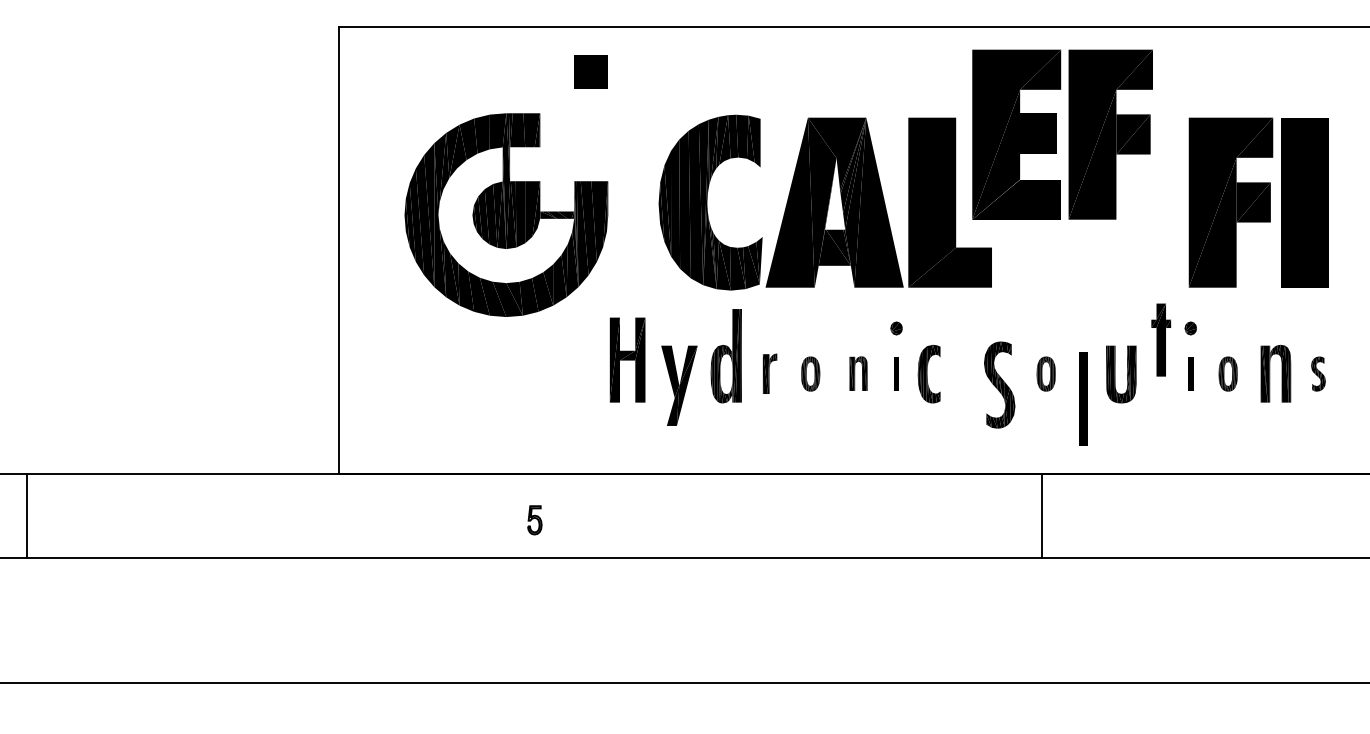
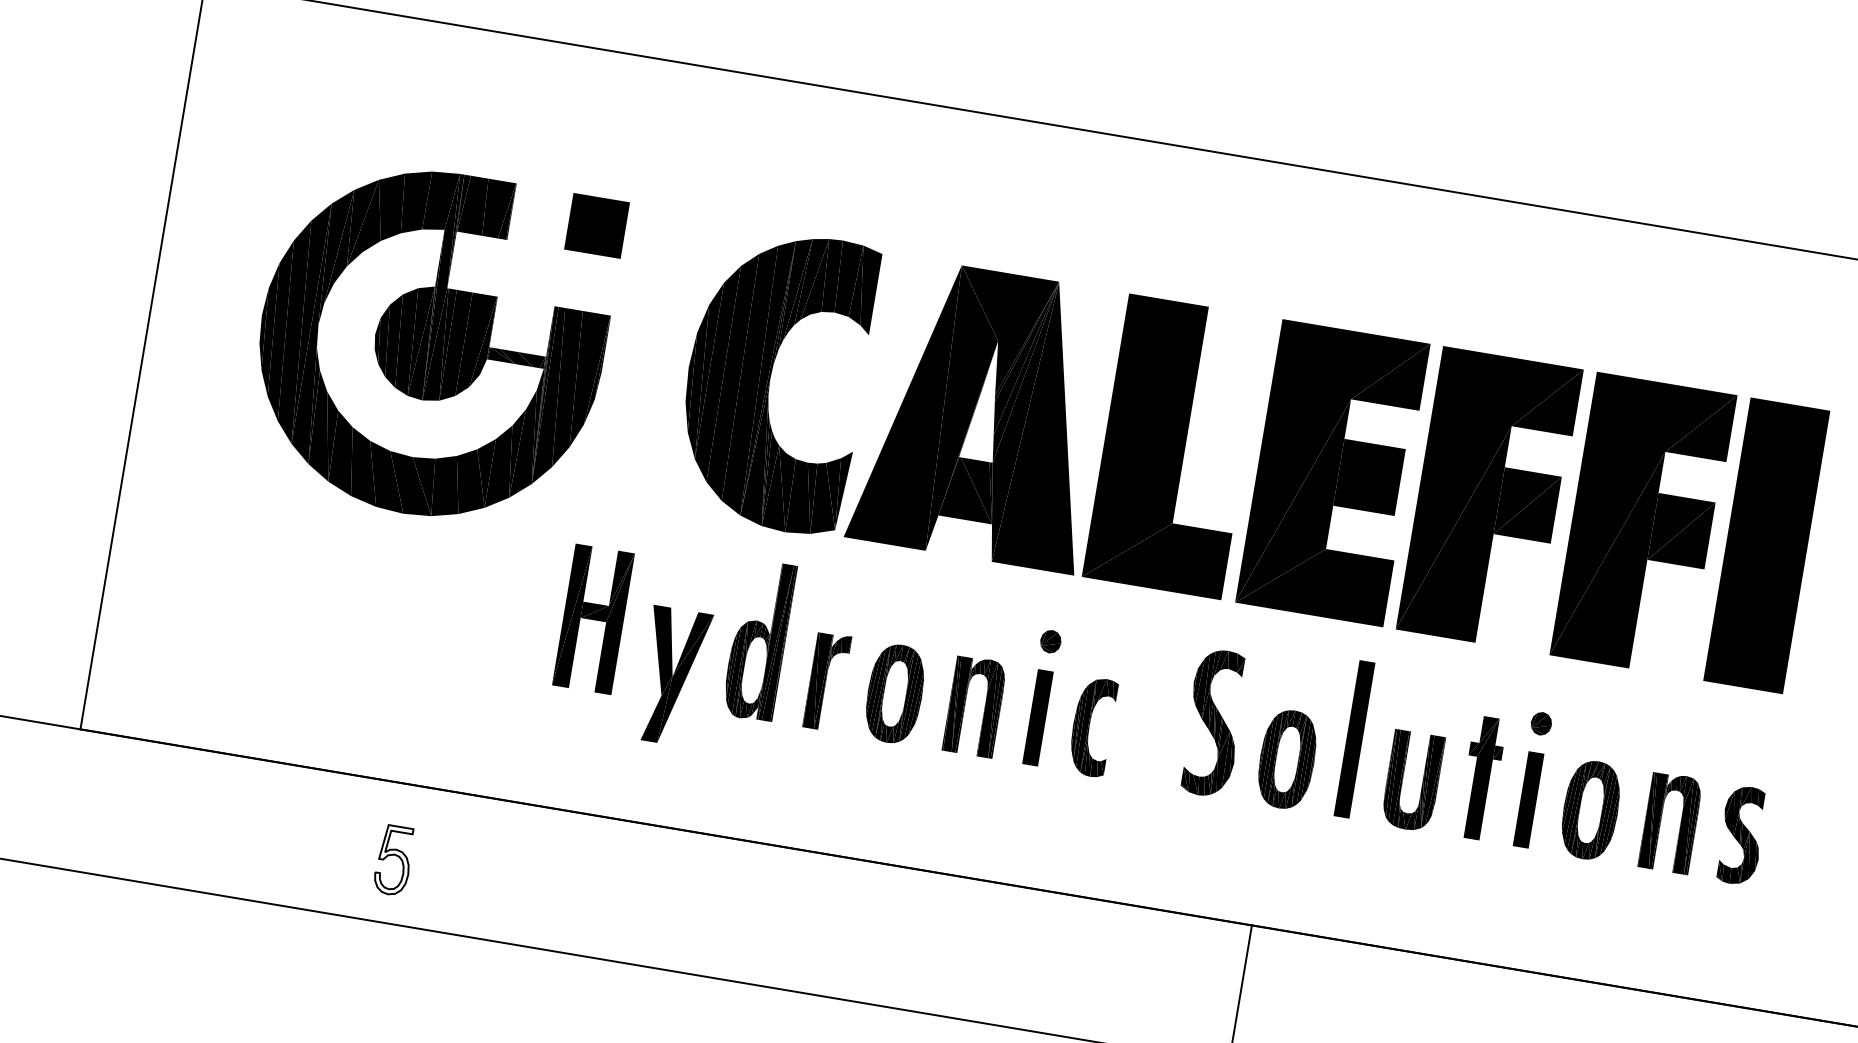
part: (590, 71) -> (595, 224), moved
part: (1062, 134) -> (1409, 485), moved
part: (1161, 339) -> (1482, 777), moved
part: (769, 373) -> (826, 681), size x1.43
part: (810, 373) -> (894, 692), size x1.67
part: (858, 373) -> (974, 706), size x1.67
part: (1046, 373) -> (1288, 758), size x1.67
part: (1228, 373) -> (1591, 809), size x1.67
part: (1318, 373) -> (1741, 834), size x1.67
part: (896, 374) -> (1037, 718), size x1.67
part: (1190, 374) -> (1528, 800), size x1.67
part: (999, 384) -> (1213, 722), moved
part: (1083, 398) -> (1354, 738), moved
part: (534, 520) -> (393, 860), size x1.43

